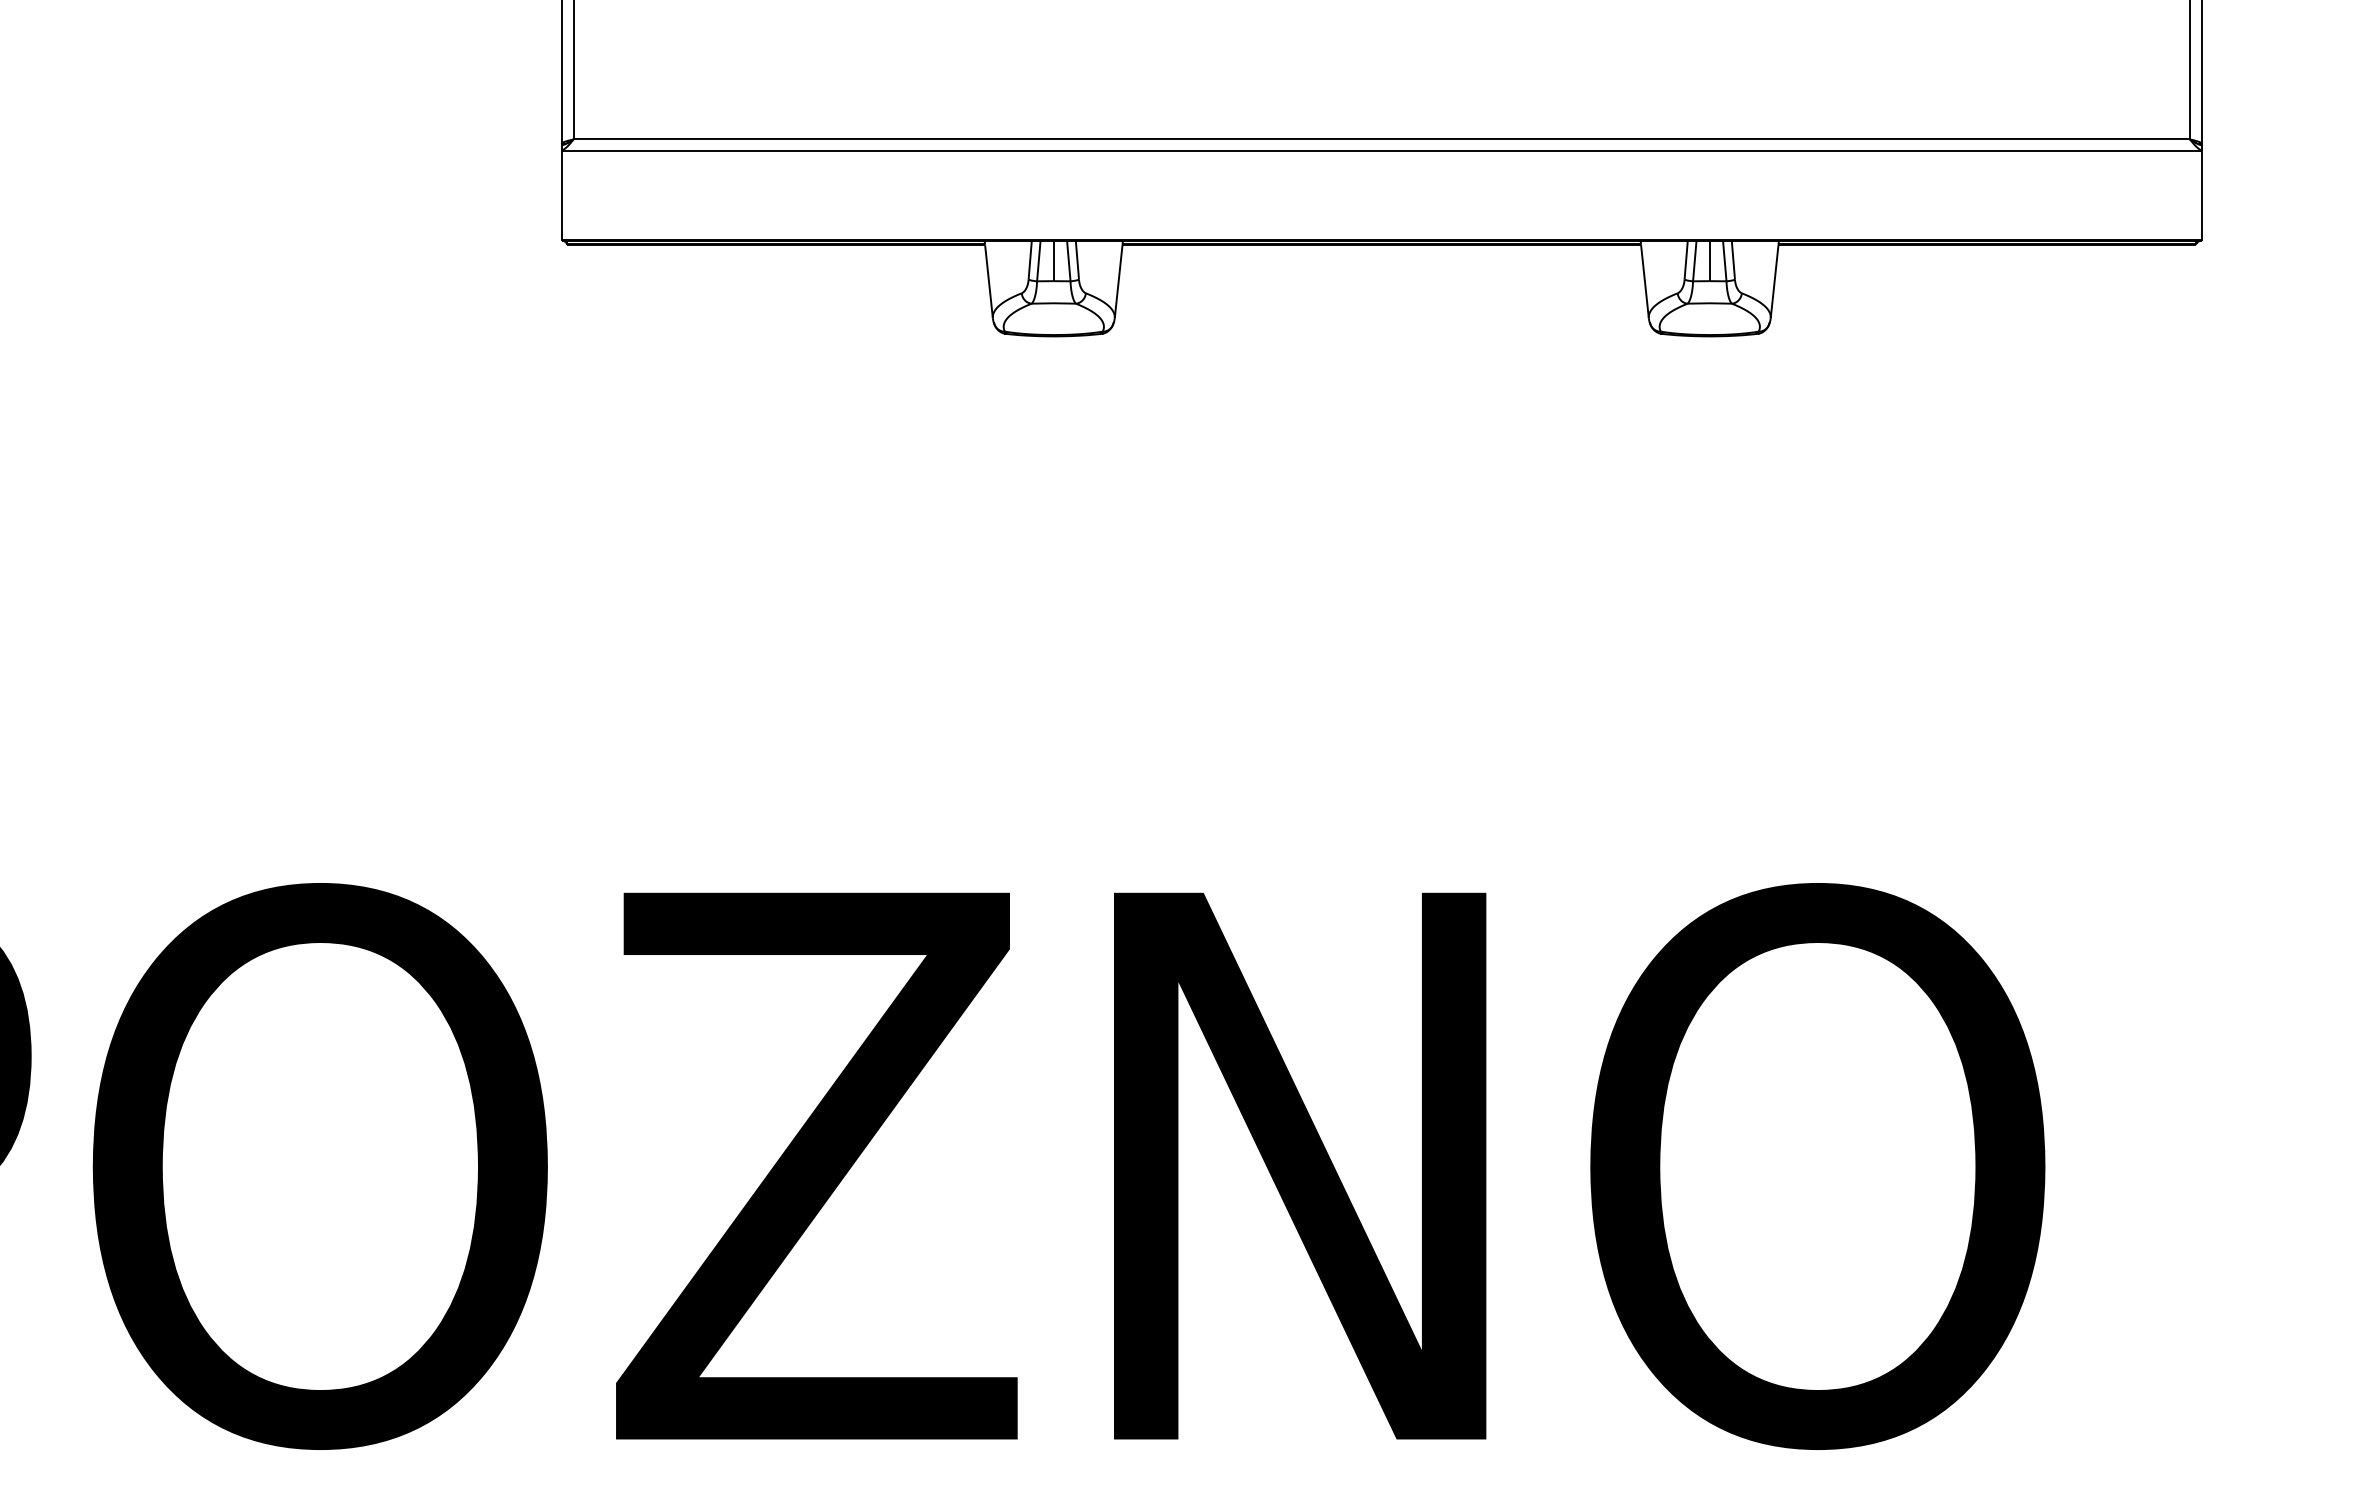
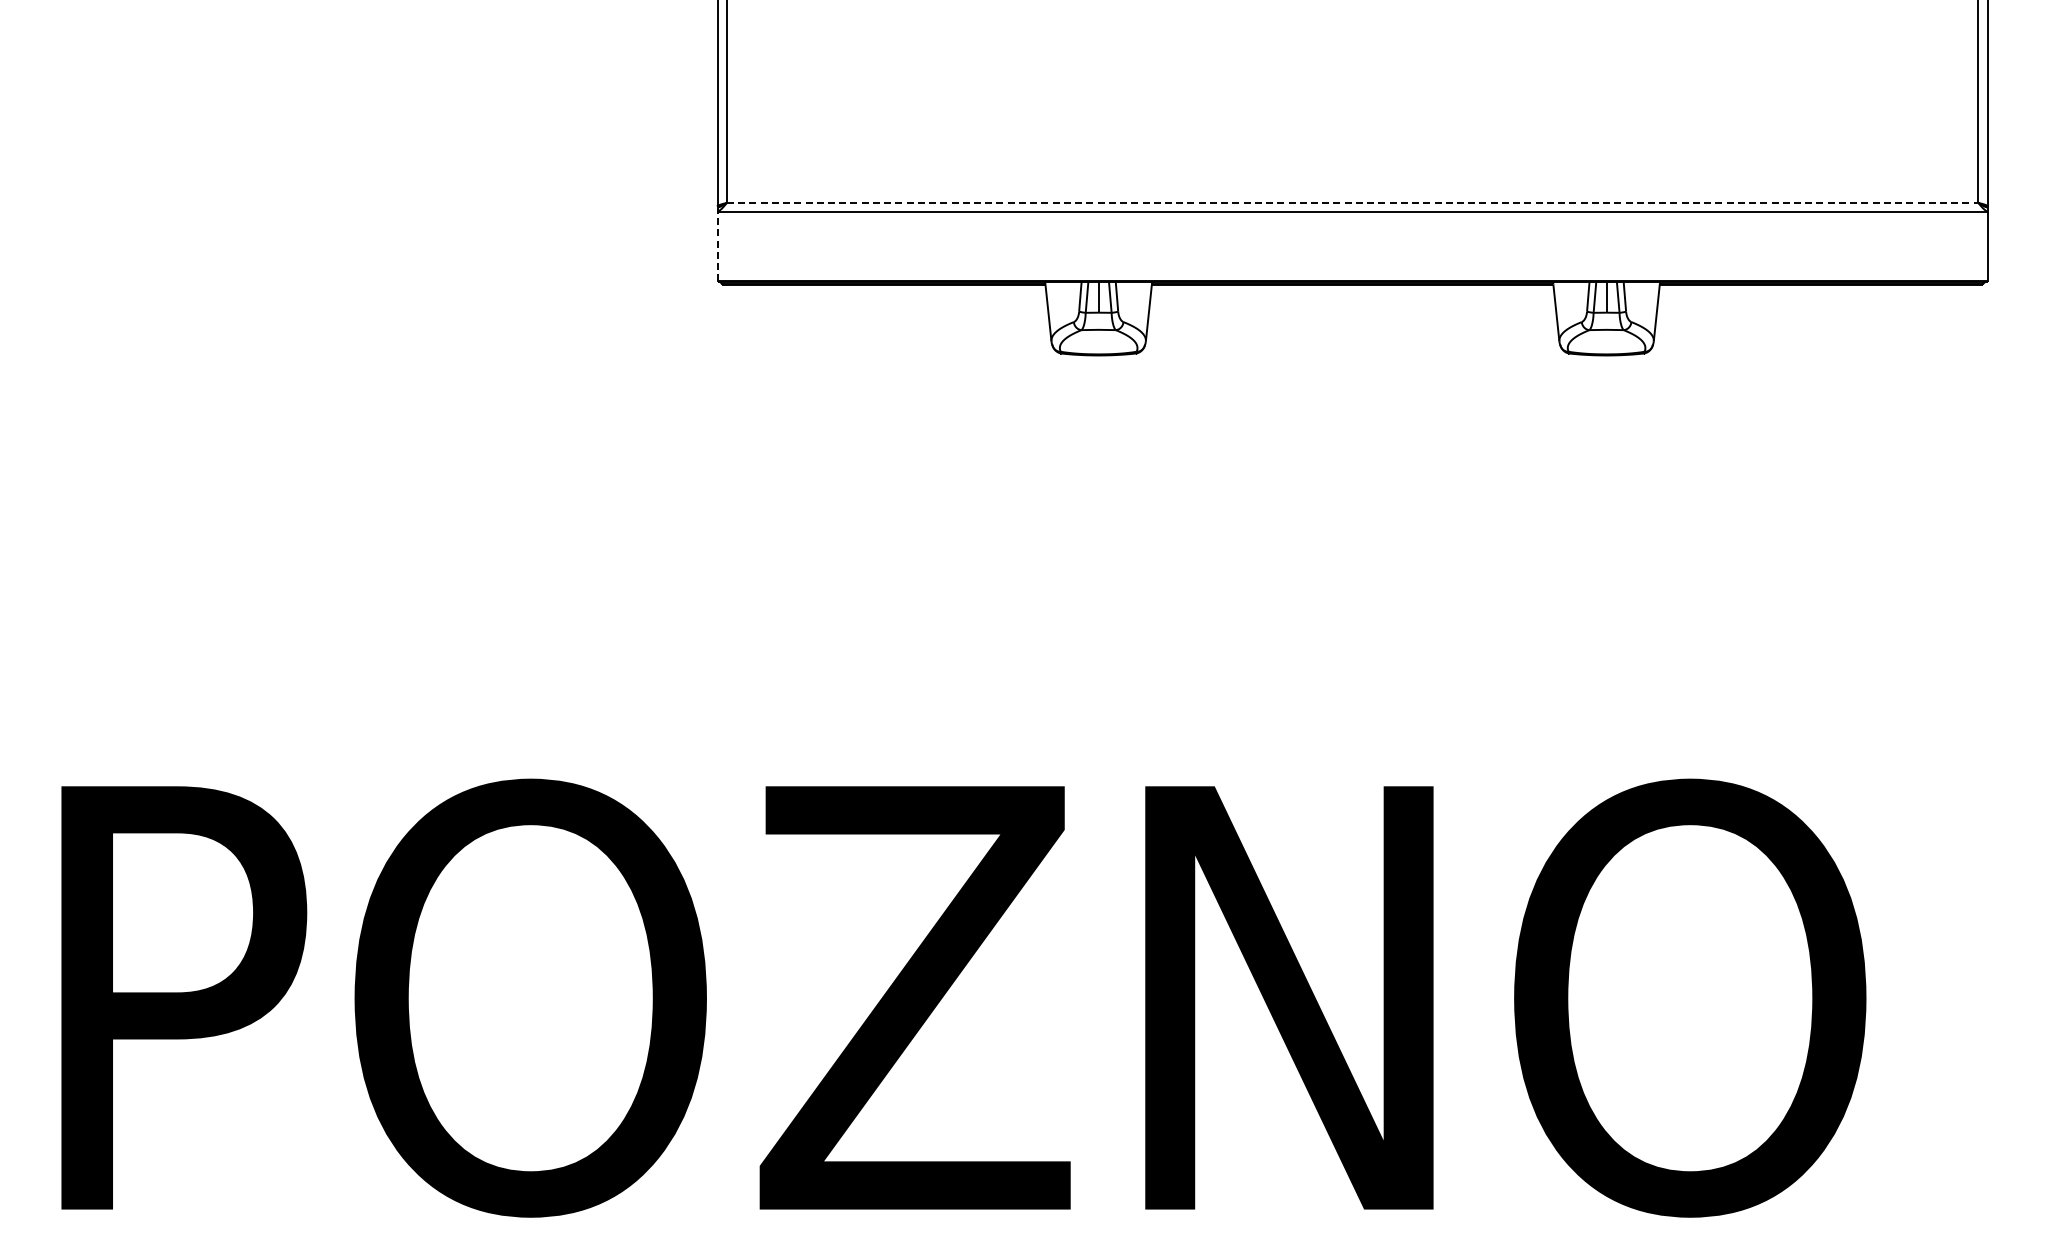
line: (1381, 138) -> (1352, 202), solid -> dashed
line: (561, 195) -> (717, 246), solid -> dashed

